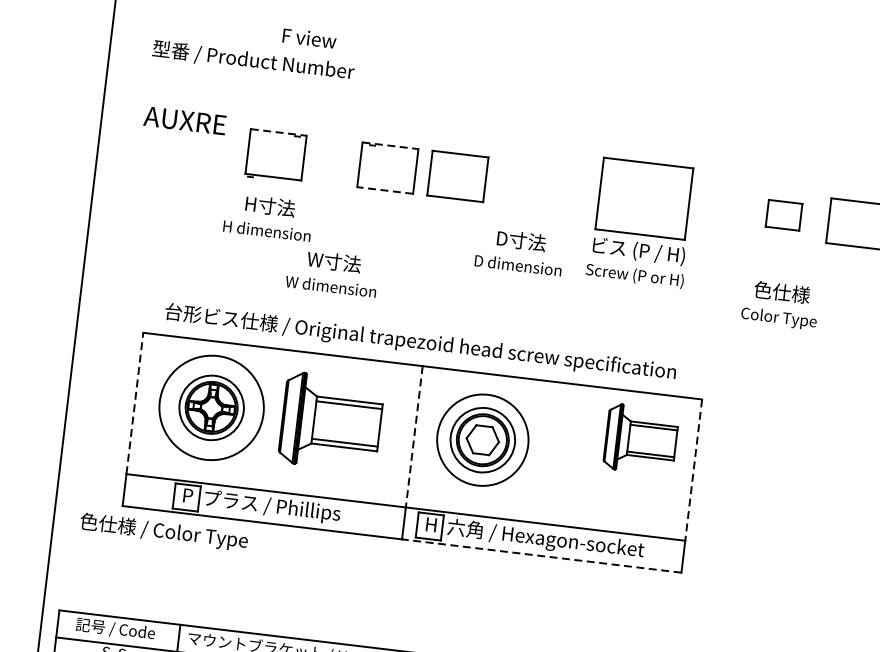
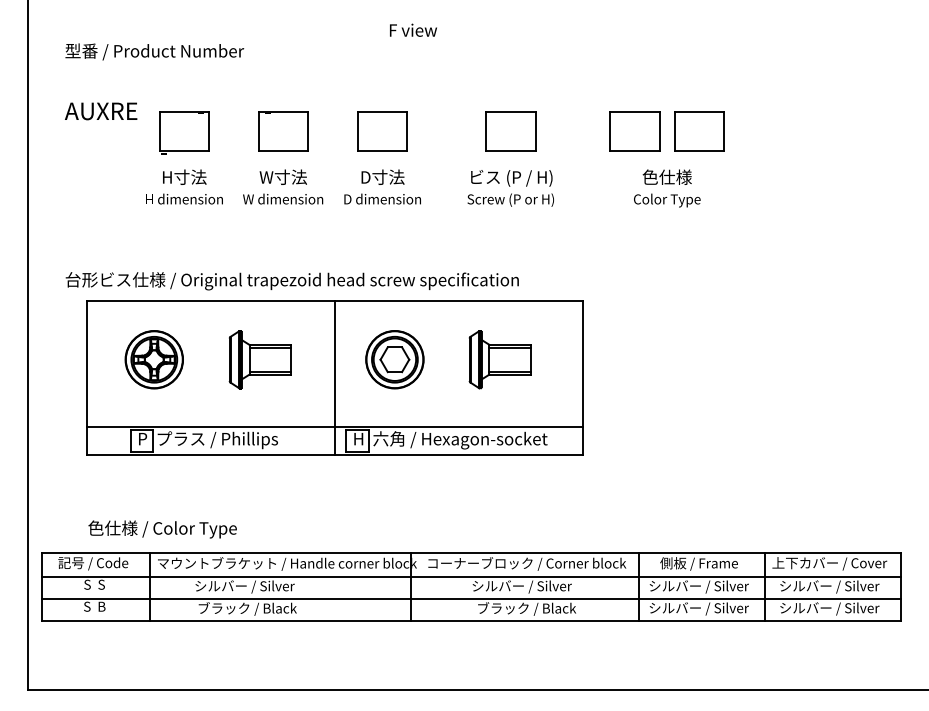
text: (309, 37) -> (413, 29), moved
line: (279, 132) -> (184, 111), dashed -> solid
line: (390, 145) -> (283, 111), dashed -> solid
part: (457, 176) -> (382, 131), moved
line: (385, 190) -> (283, 151), dashed -> solid
part: (643, 198) -> (510, 131), size x0.62
part: (783, 215) -> (634, 131), size x1.67
text: (519, 251) -> (382, 186), moved
text: (333, 272) -> (283, 186), moved
text: (780, 305) -> (667, 188), moved
text: (419, 343) -> (291, 281), moved
line: (134, 403) -> (86, 363), dashed -> solid
circle: (211, 407) -> (154, 359), size x0.62
part: (330, 421) -> (259, 359), size x0.71
line: (414, 436) -> (334, 363), dashed -> solid
circle: (482, 439) -> (394, 359), size x0.71
part: (640, 439) -> (499, 359), moved
line: (693, 469) -> (582, 363), dashed -> solid
text: (163, 532) -> (162, 529), moved
line: (541, 555) -> (458, 454), dashed -> solid

